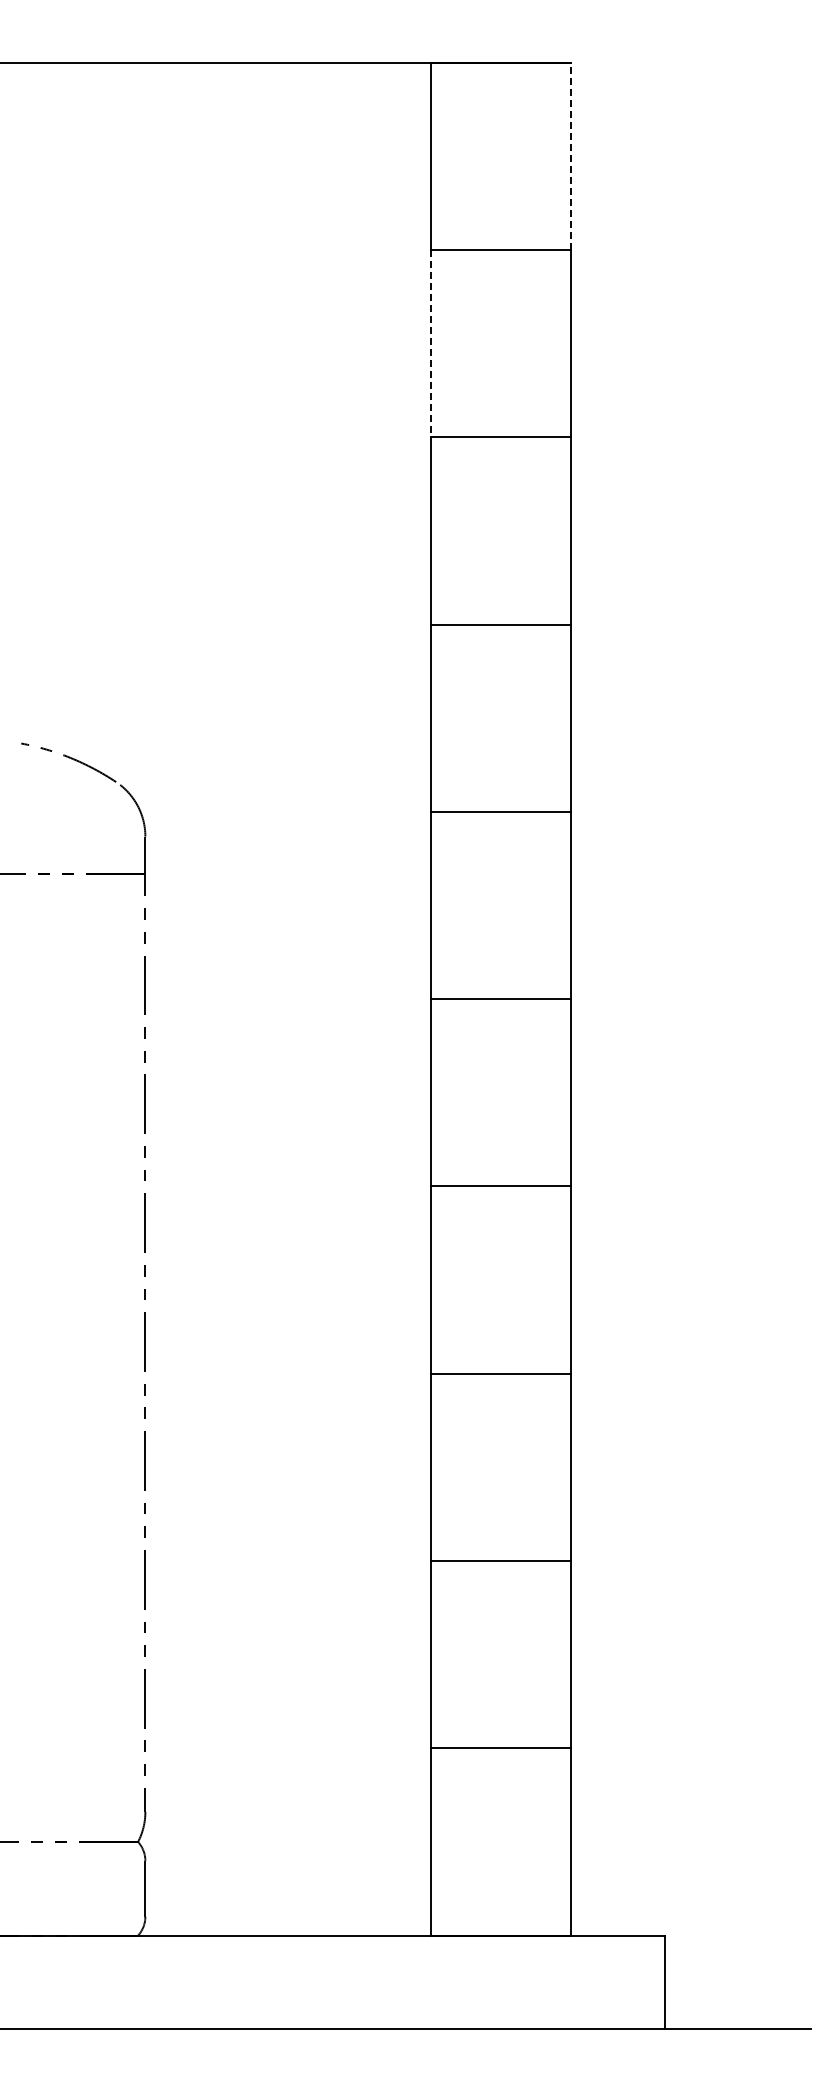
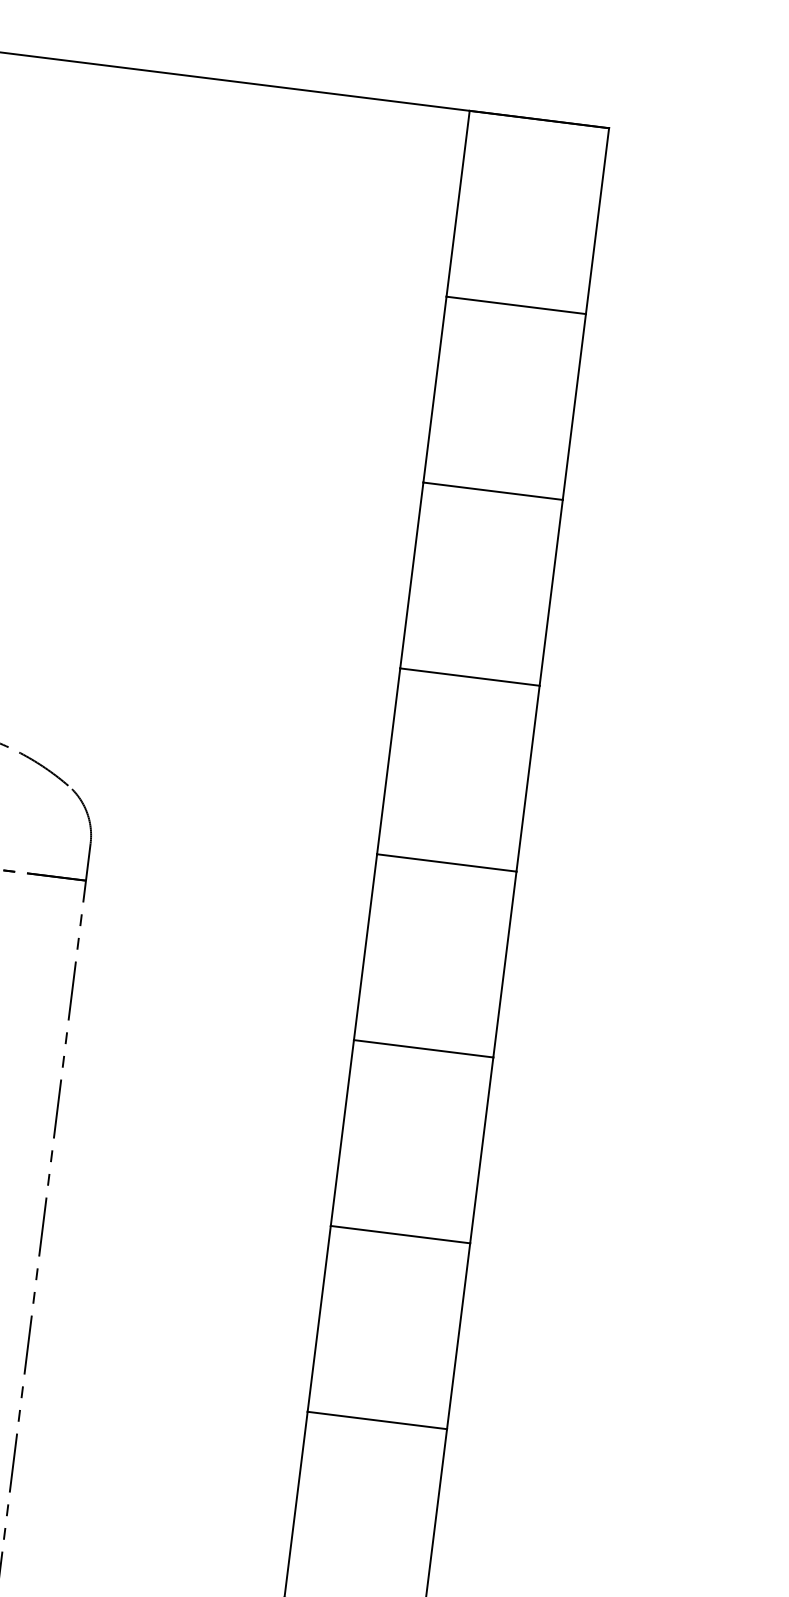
line: (571, 156) -> (597, 221), dashed -> solid
line: (430, 343) -> (434, 389), dashed -> solid

